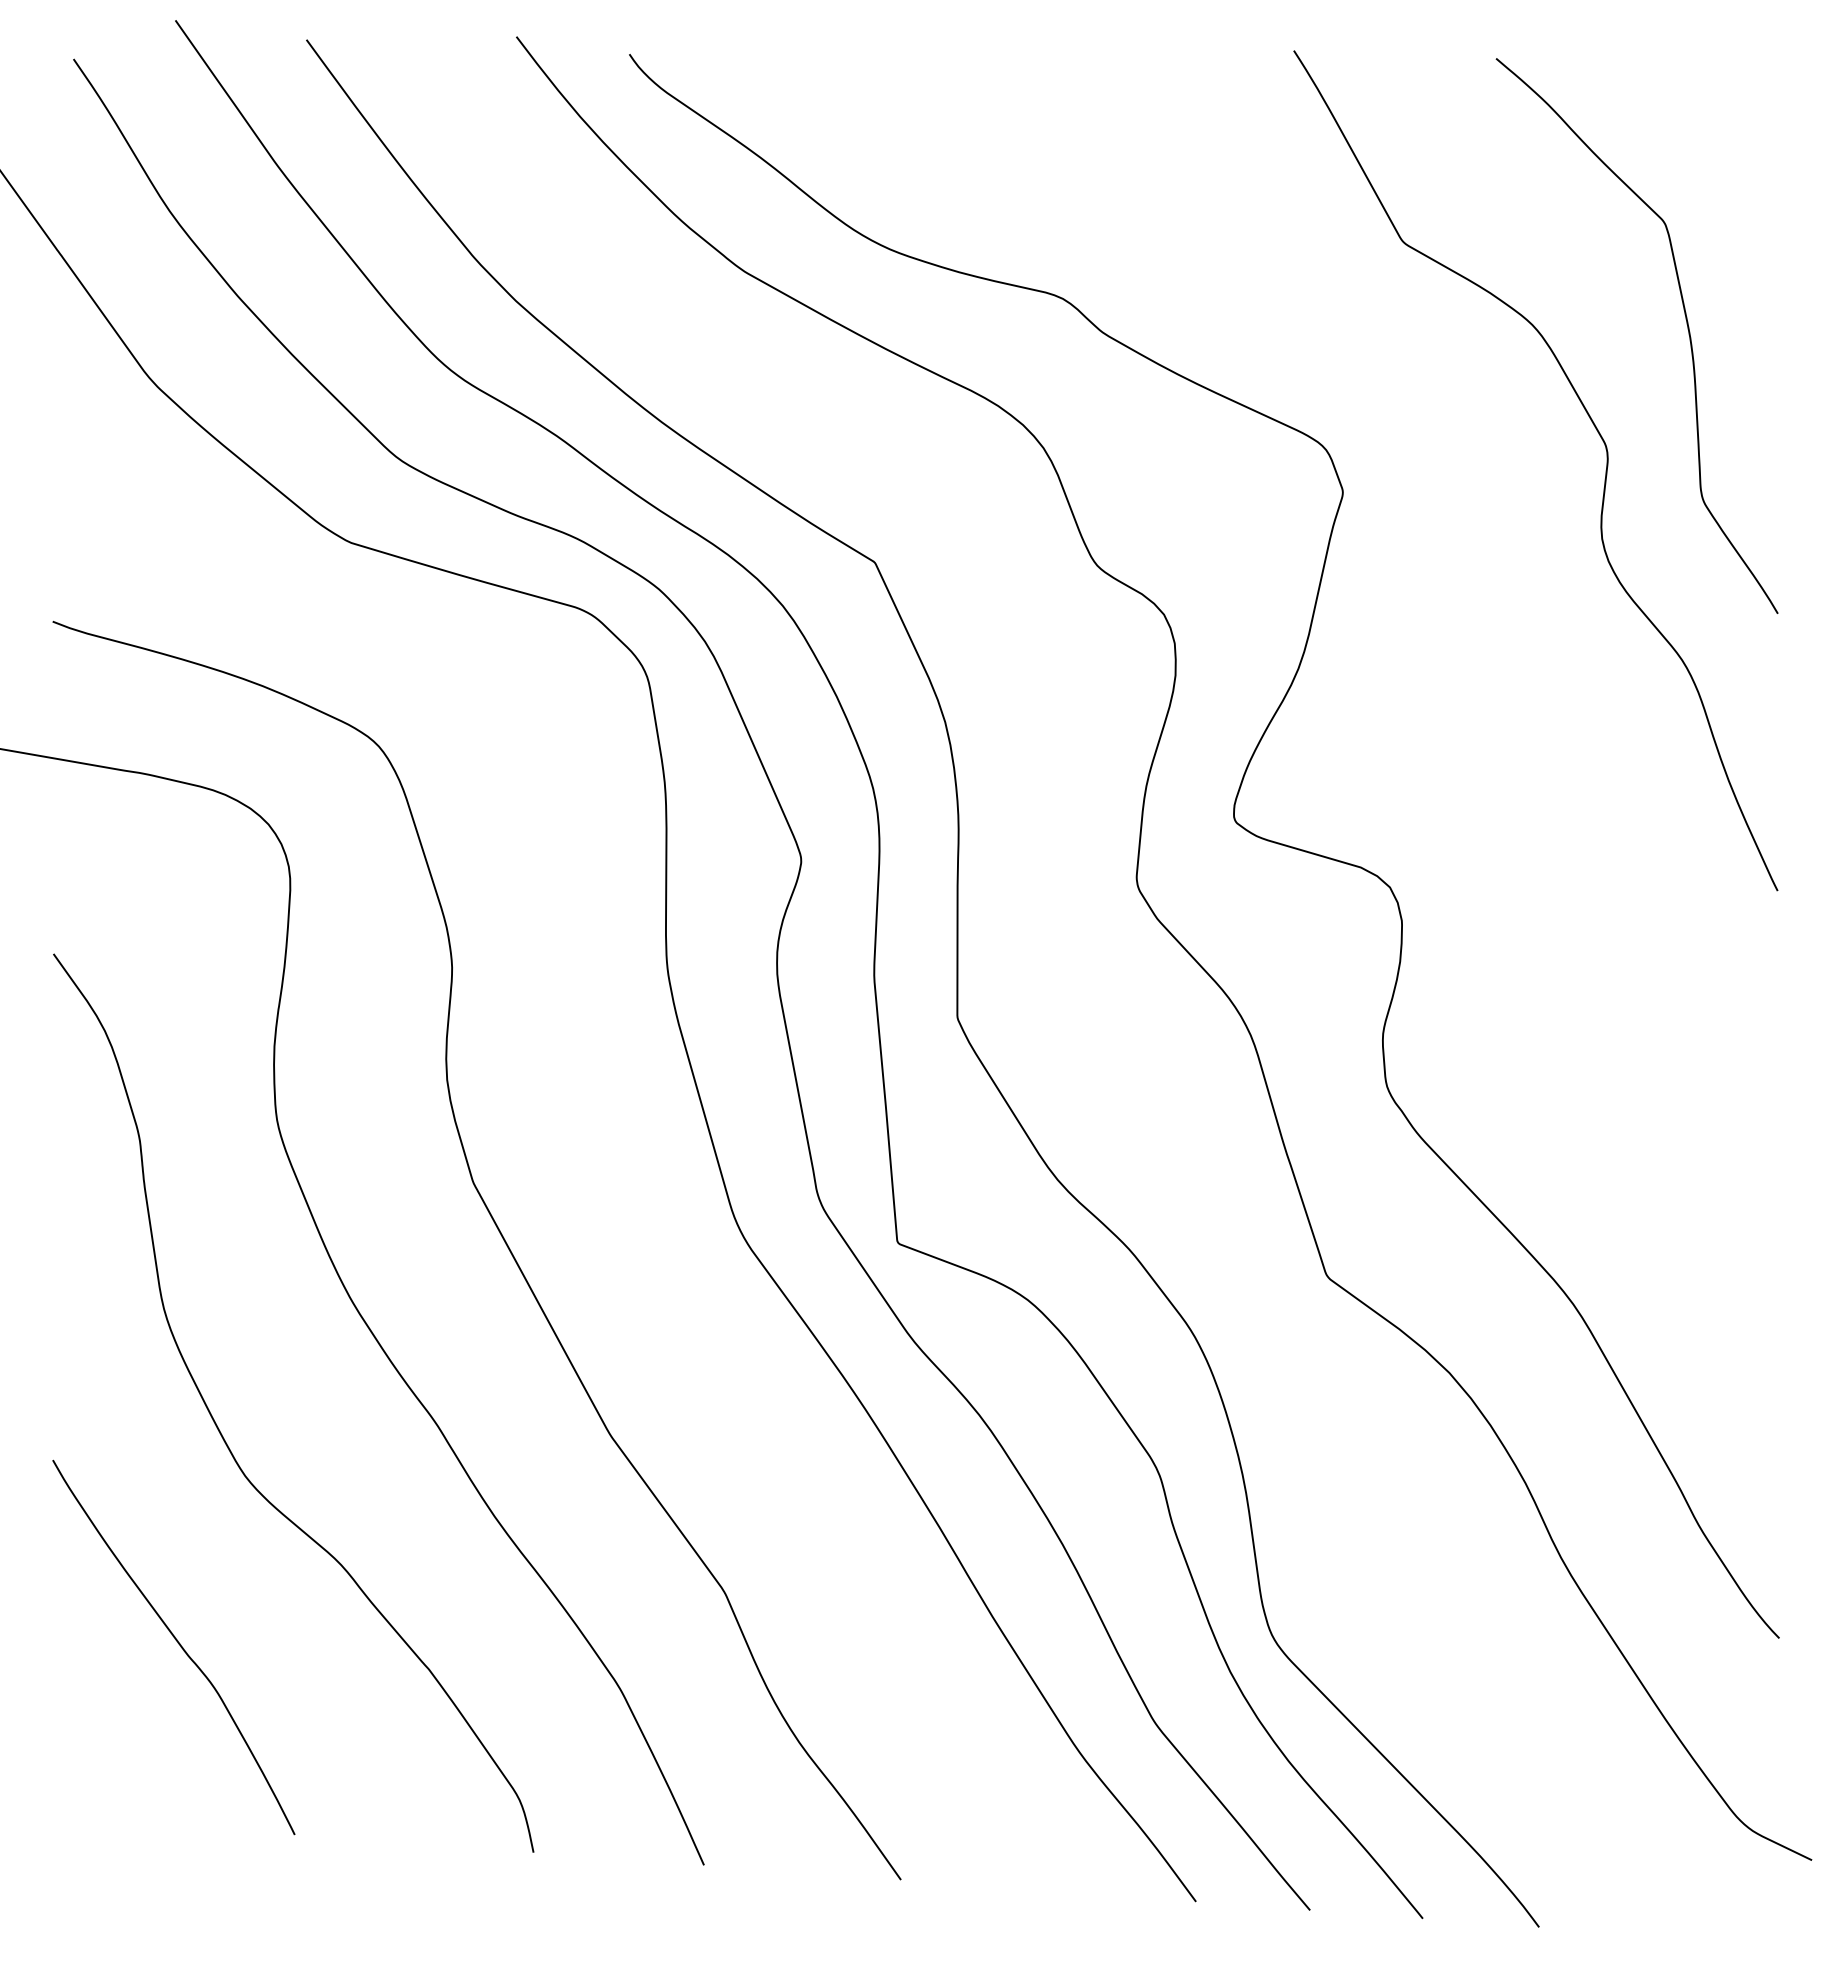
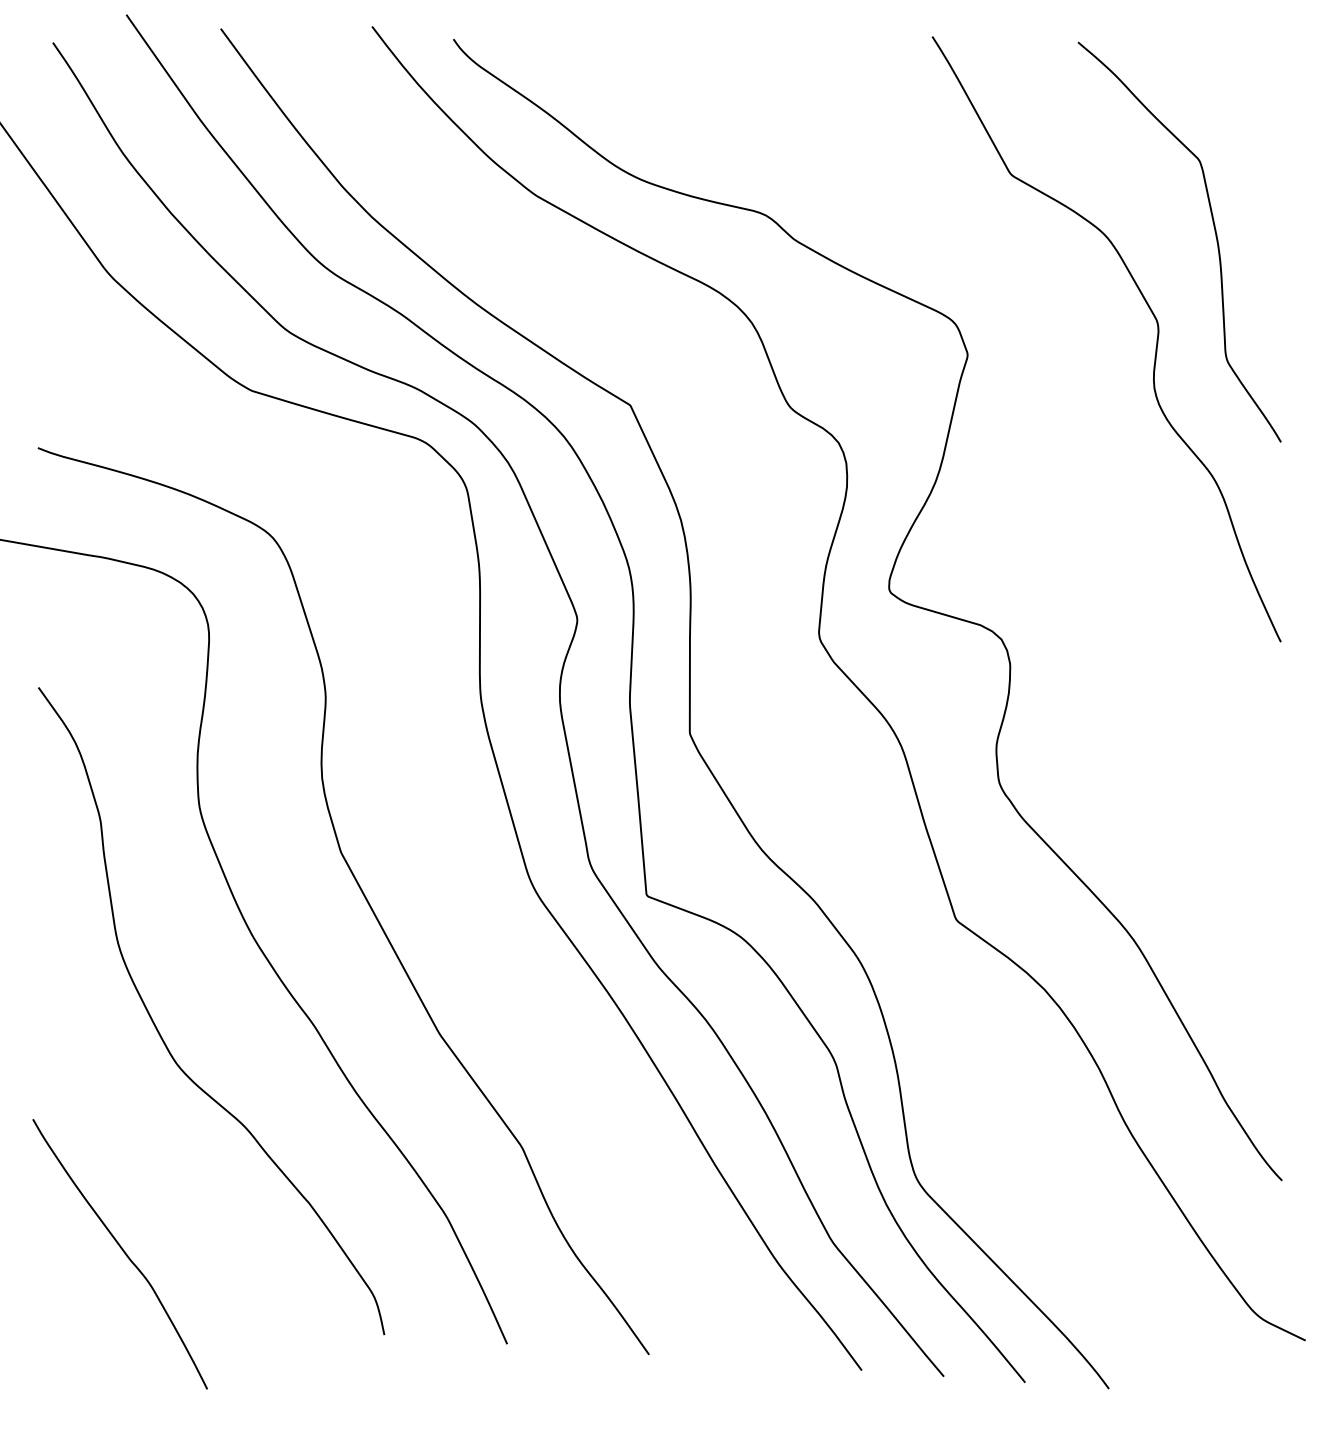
curve: (177, 1643) -> (122, 1251), moved

